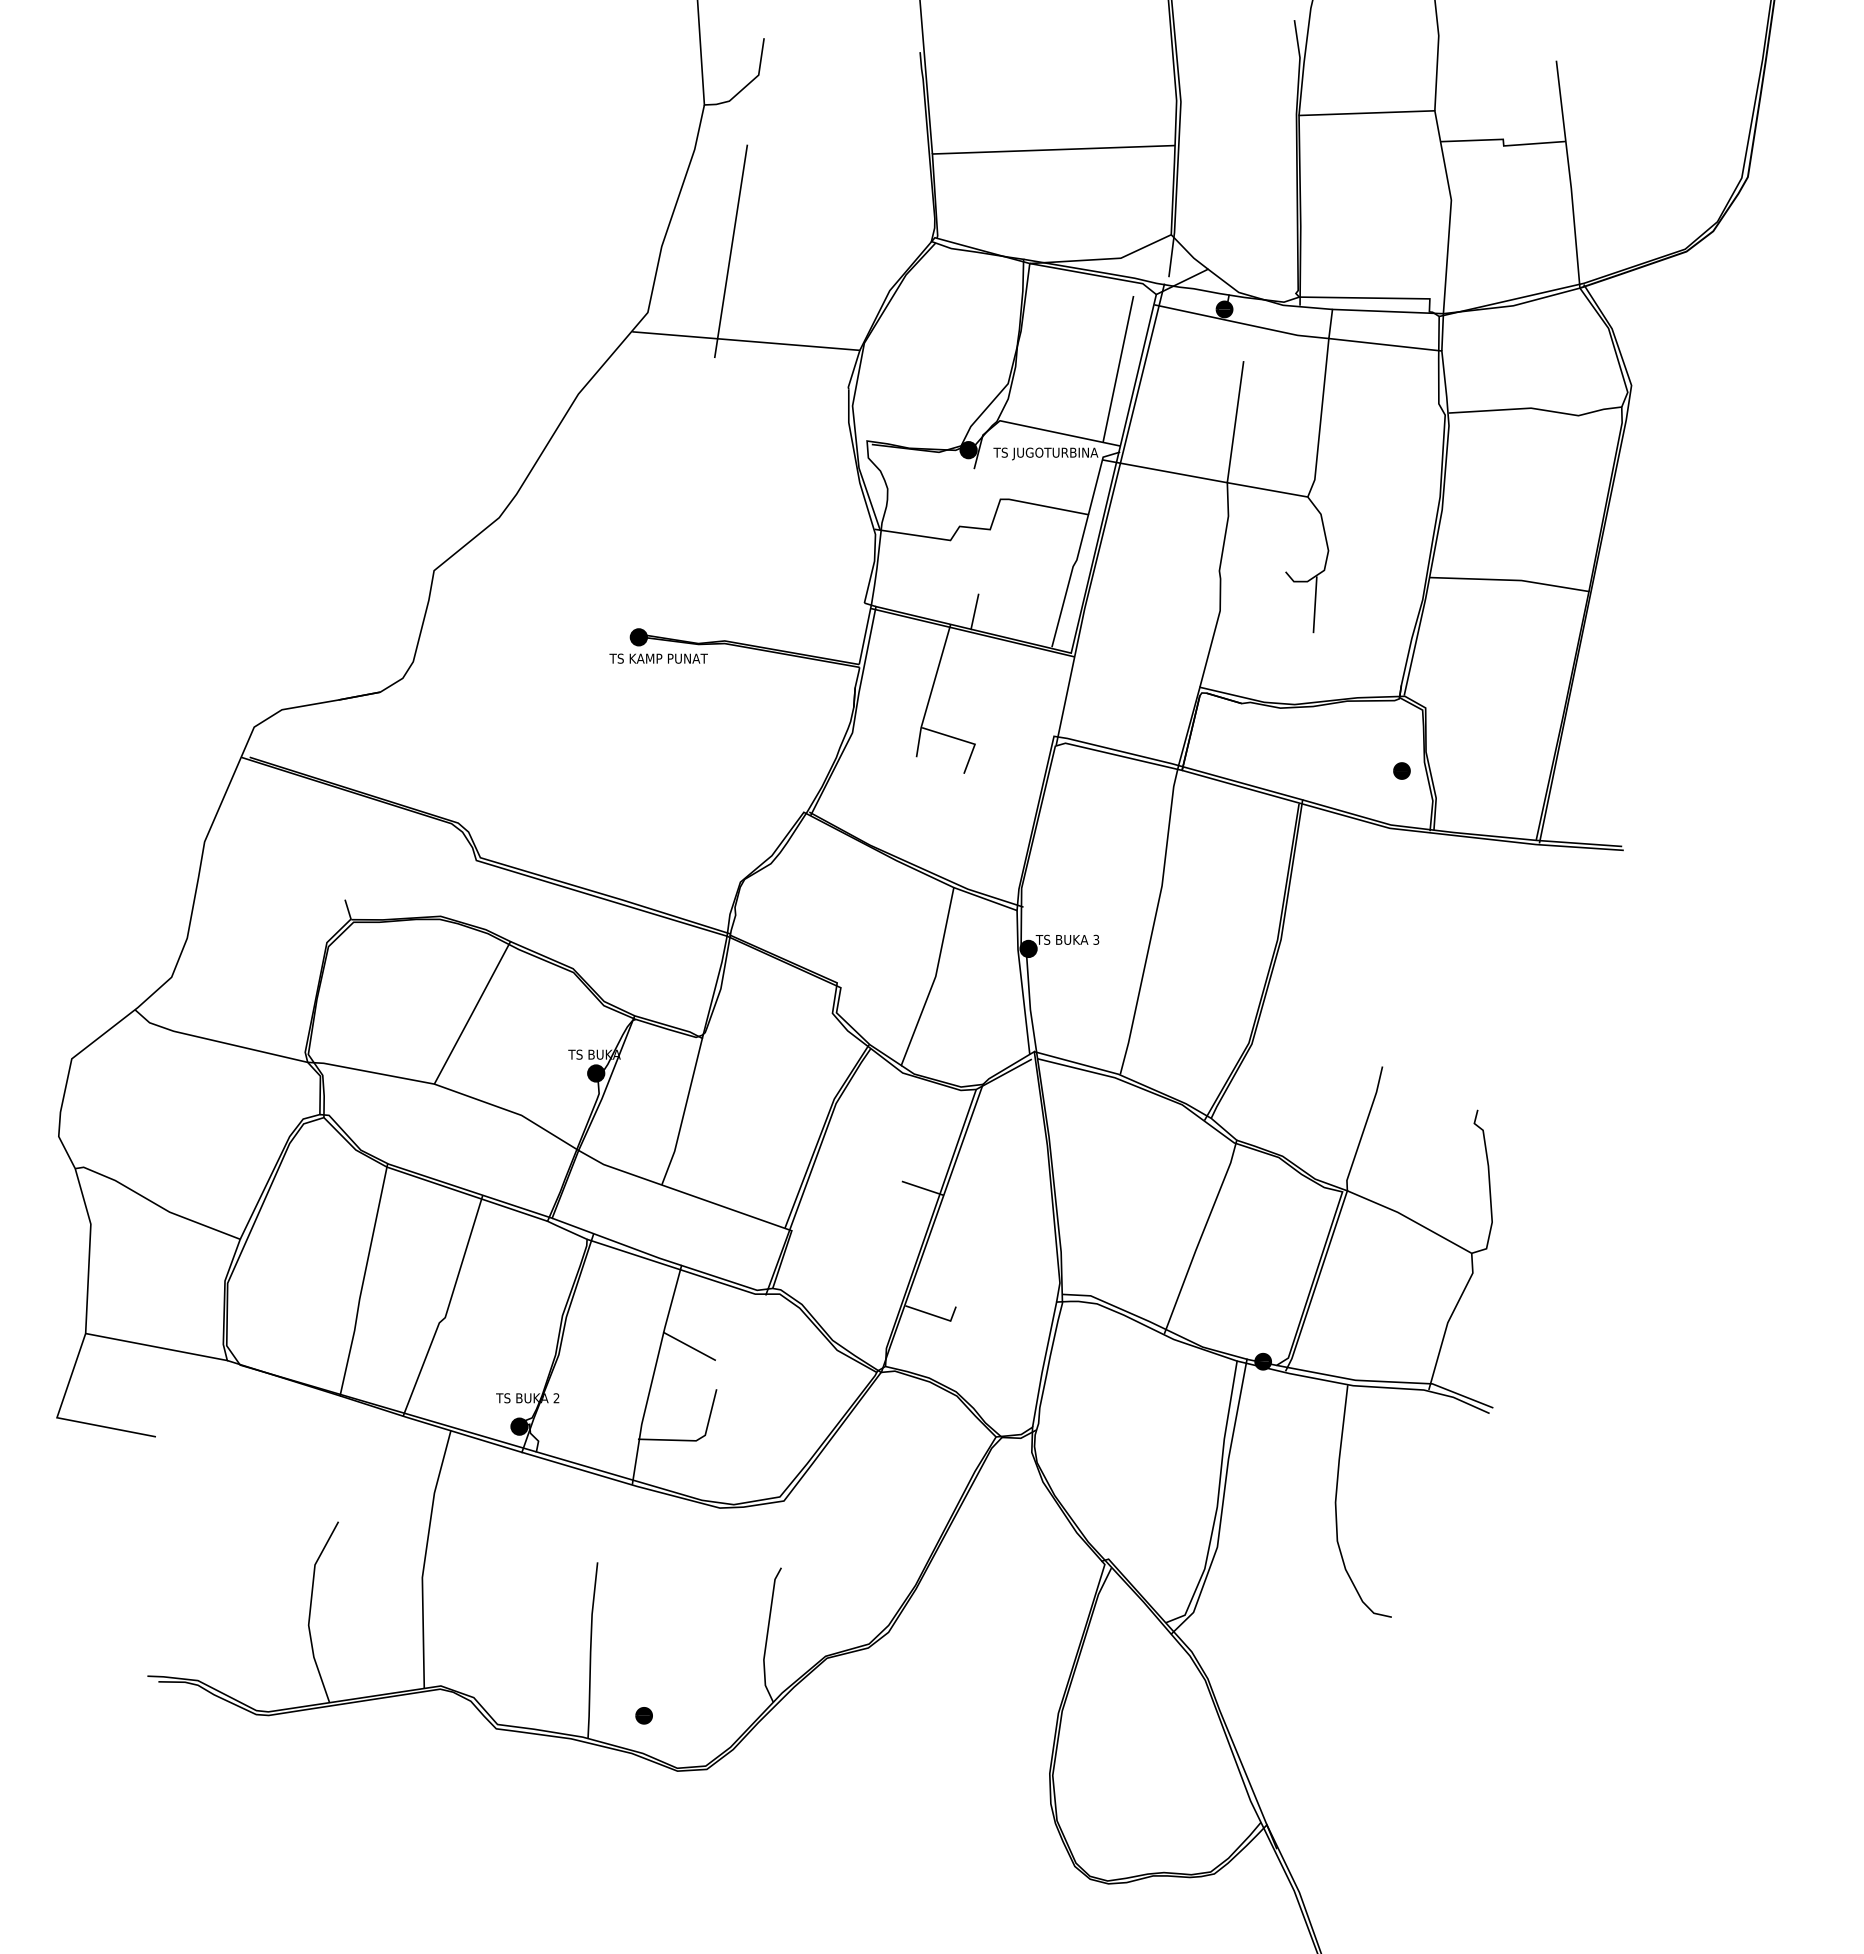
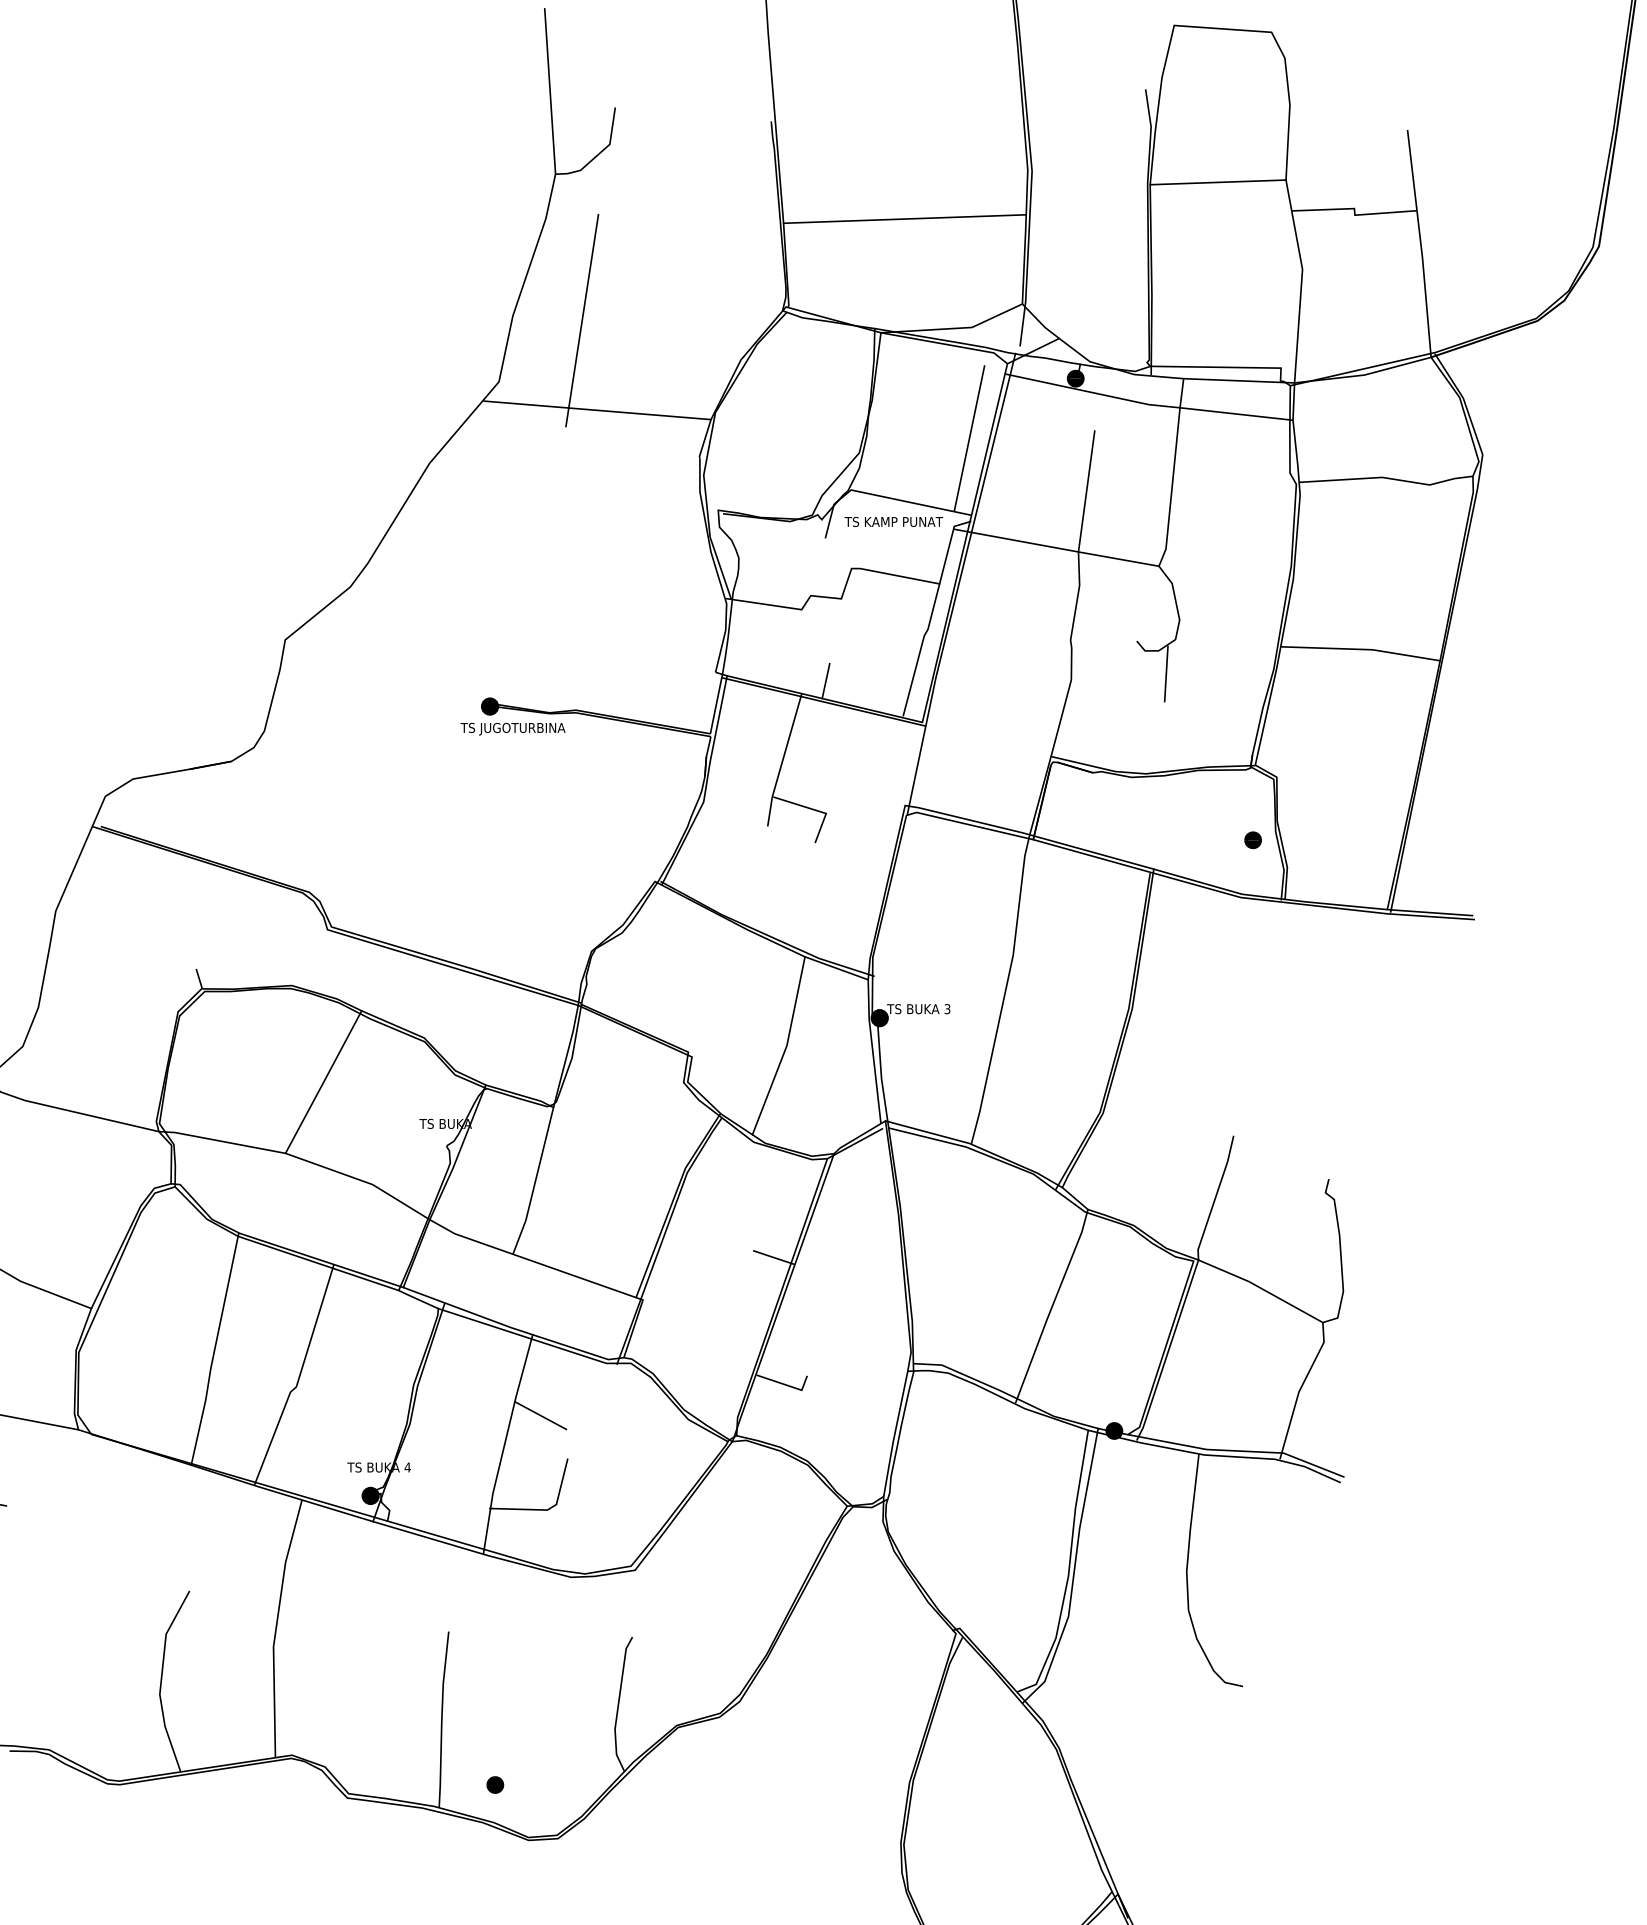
fill: (968, 450) -> (819, 519), removed
text: (1055, 453) -> (906, 522), TS JUGOTURBINA -> TS KAMP PUNAT
text: (671, 659) -> (522, 728), TS KAMP PUNAT -> TS JUGOTURBINA
fill: (596, 1073) -> (447, 1142), removed
text: (556, 1398) -> (407, 1467), 2 -> 4

